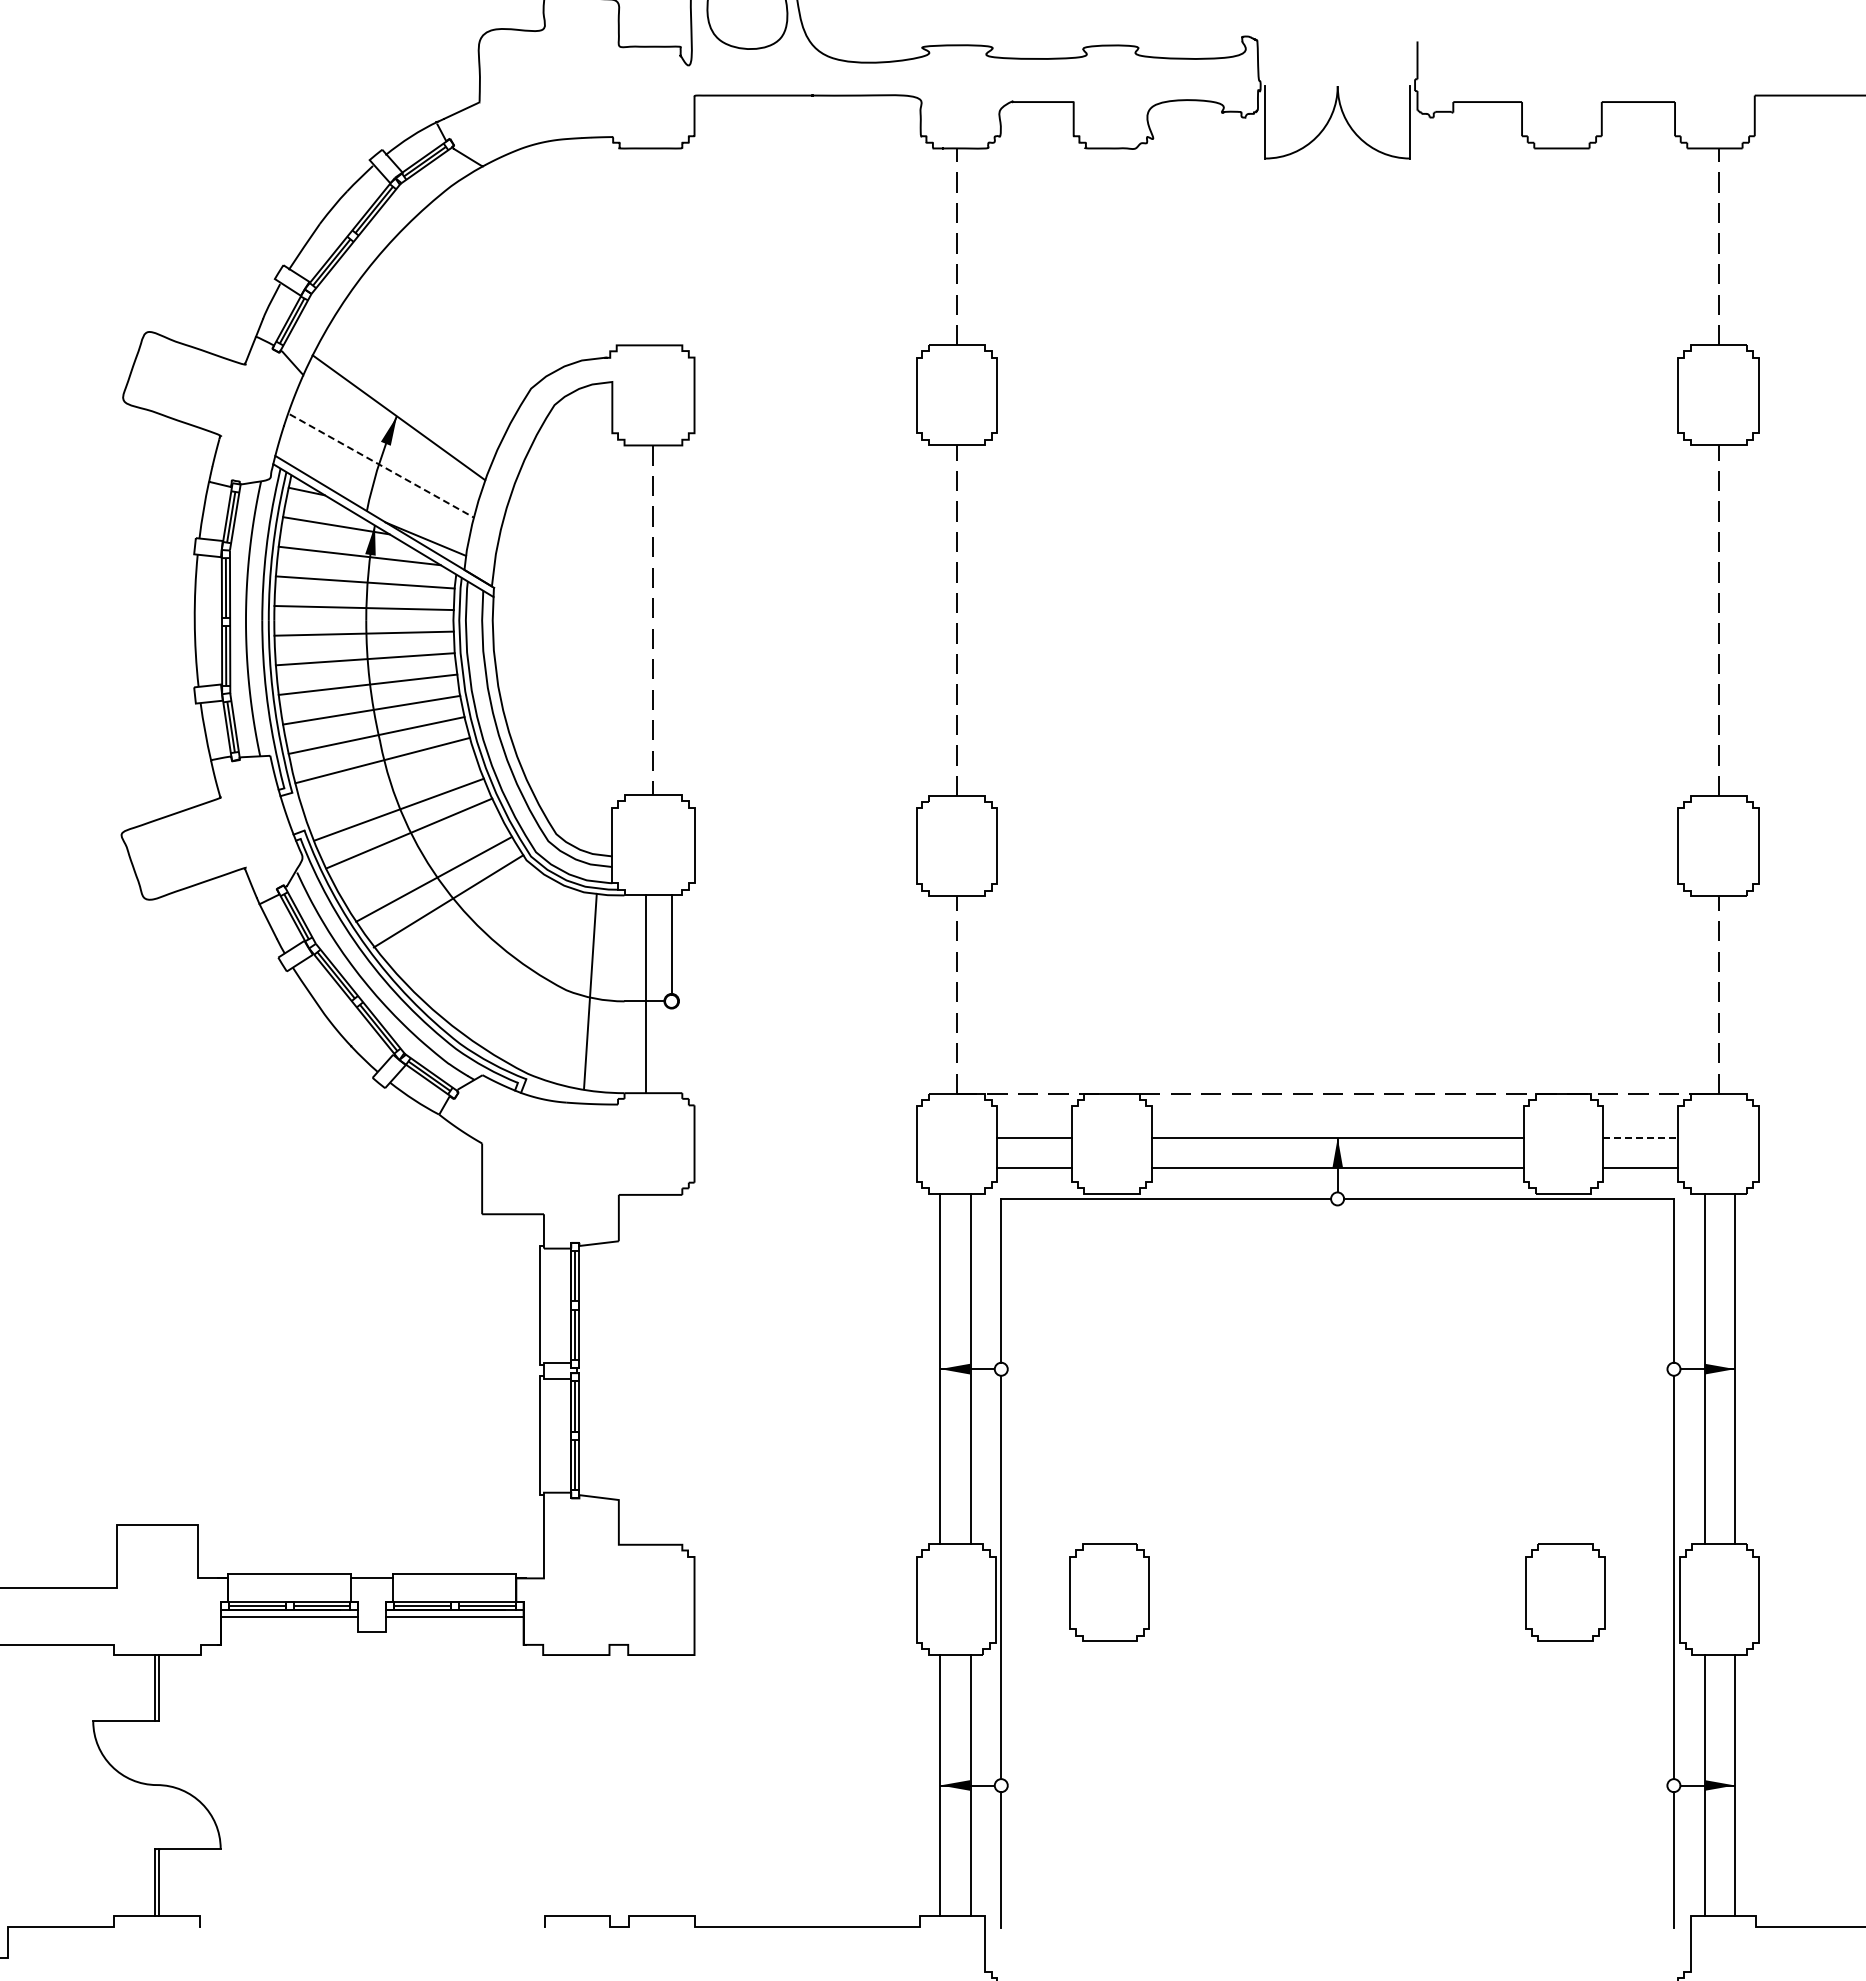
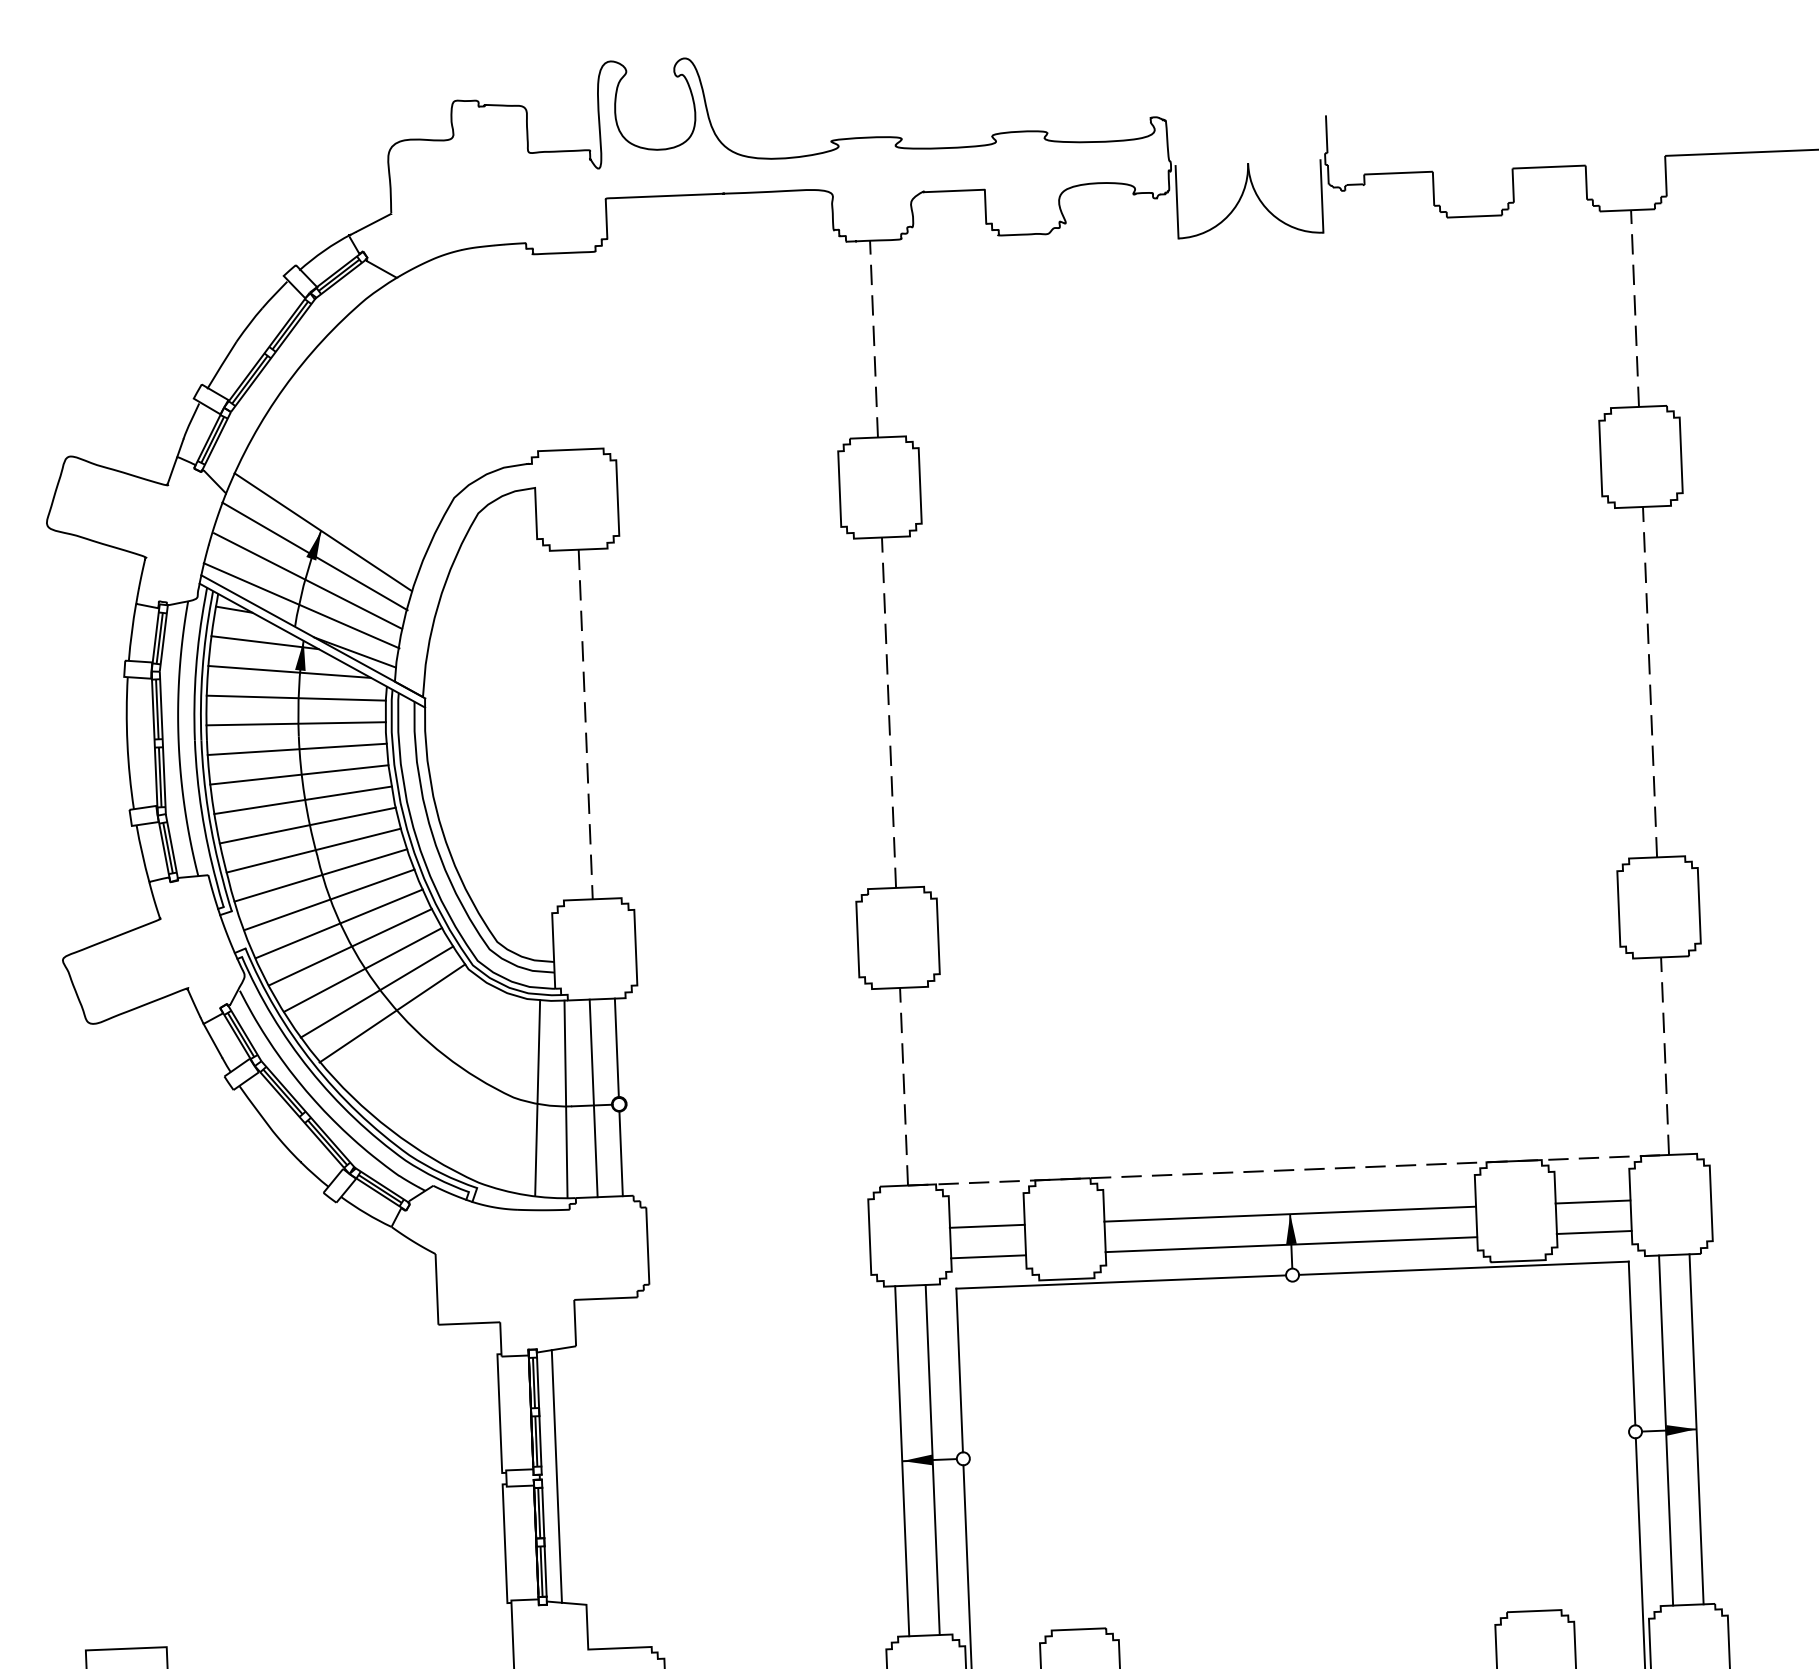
line: (389, 441) -> (314, 556), added
line: (381, 465) -> (307, 580), dashed -> solid
line: (374, 489) -> (301, 604), added
line: (390, 785) -> (329, 900), added
line: (420, 856) -> (362, 969), added
line: (618, 993) -> (565, 1098), added
line: (671, 1050) -> (621, 1153), added
line: (1641, 1137) -> (1593, 1201), dashed -> solid
line: (594, 1370) -> (556, 1476), added

